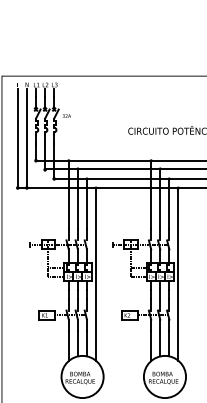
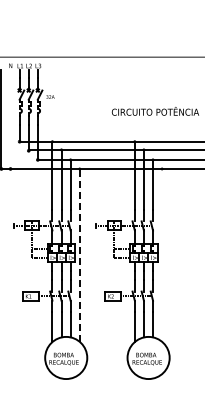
line: (26, 138) -> (10, 119), removed
line: (96, 273) -> (80, 254), solid -> dashed
line: (178, 273) -> (162, 254), removed

